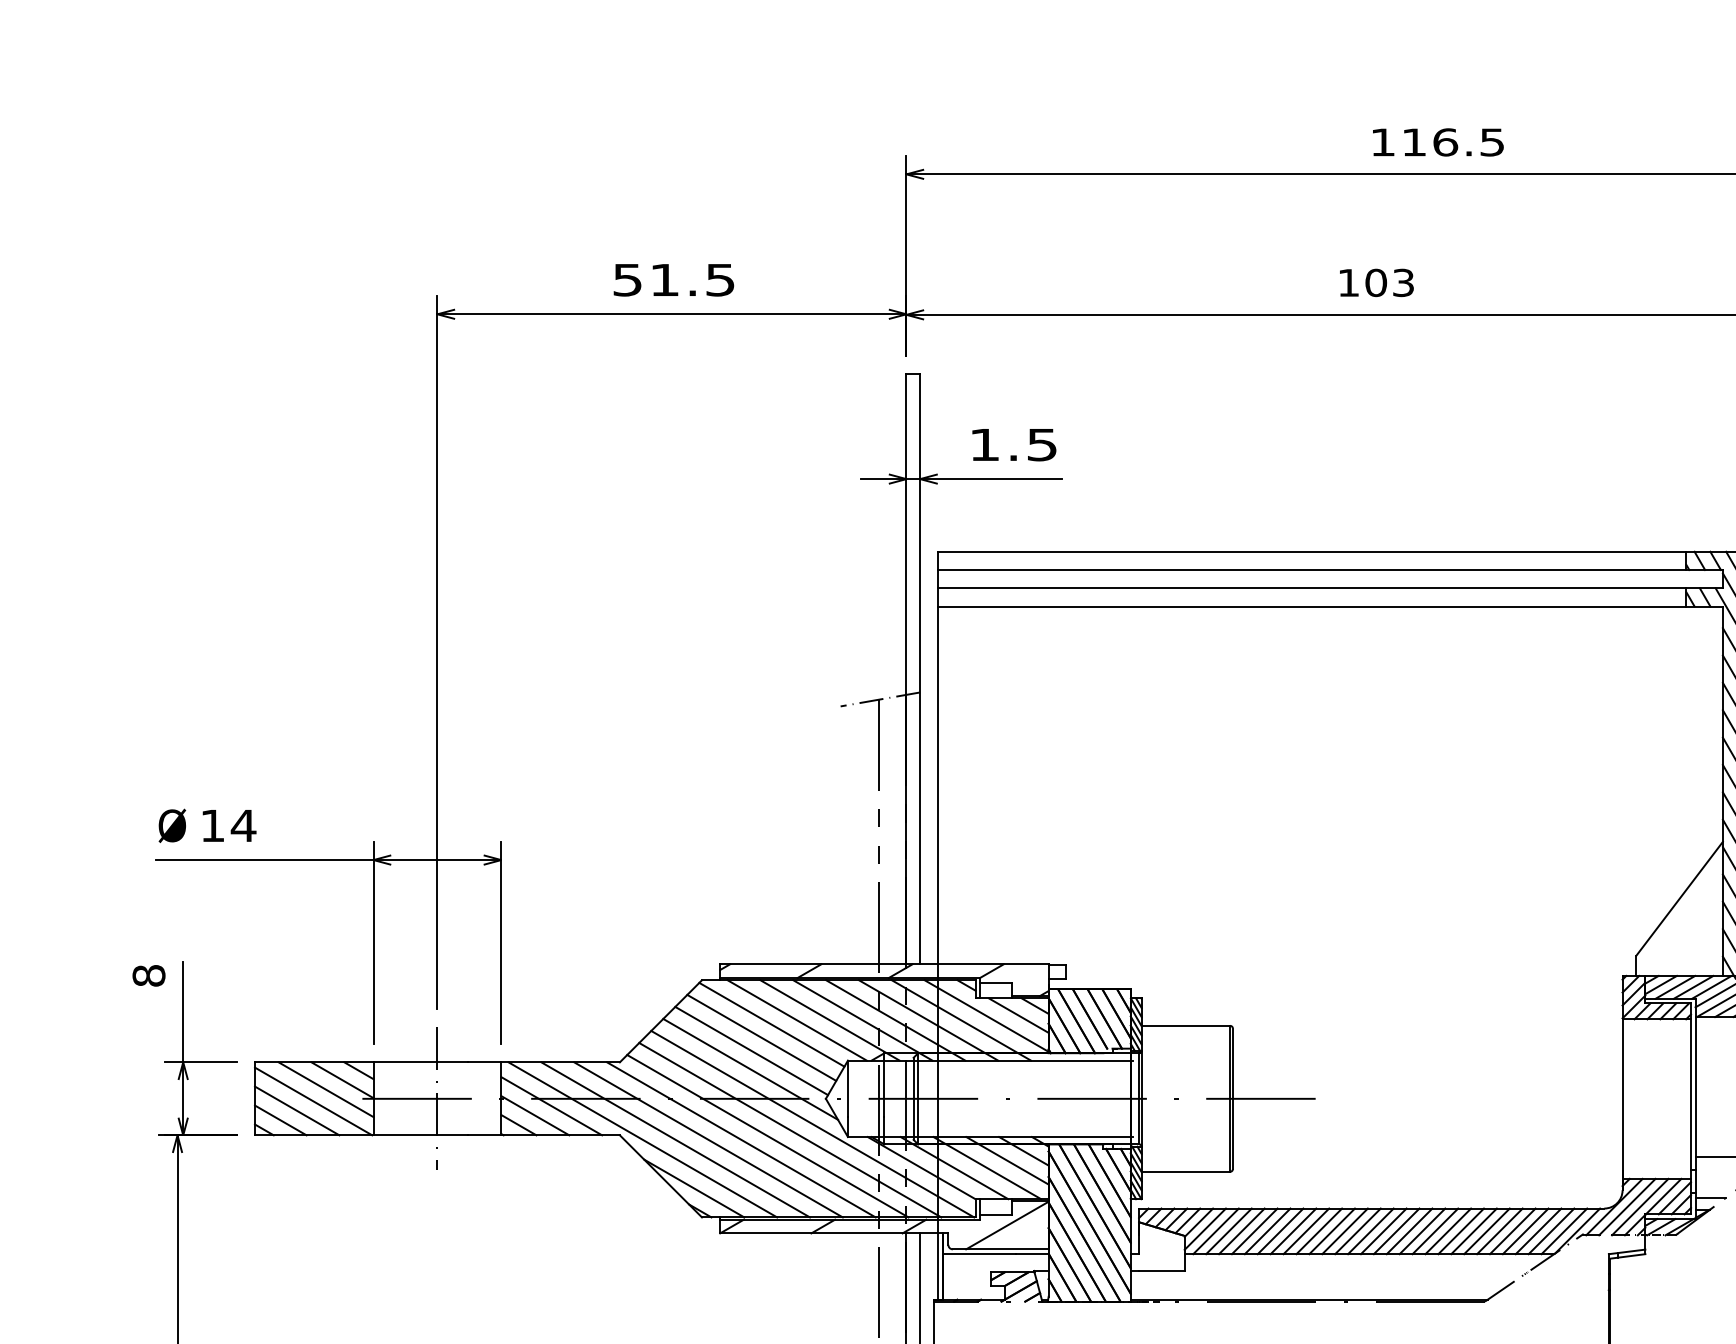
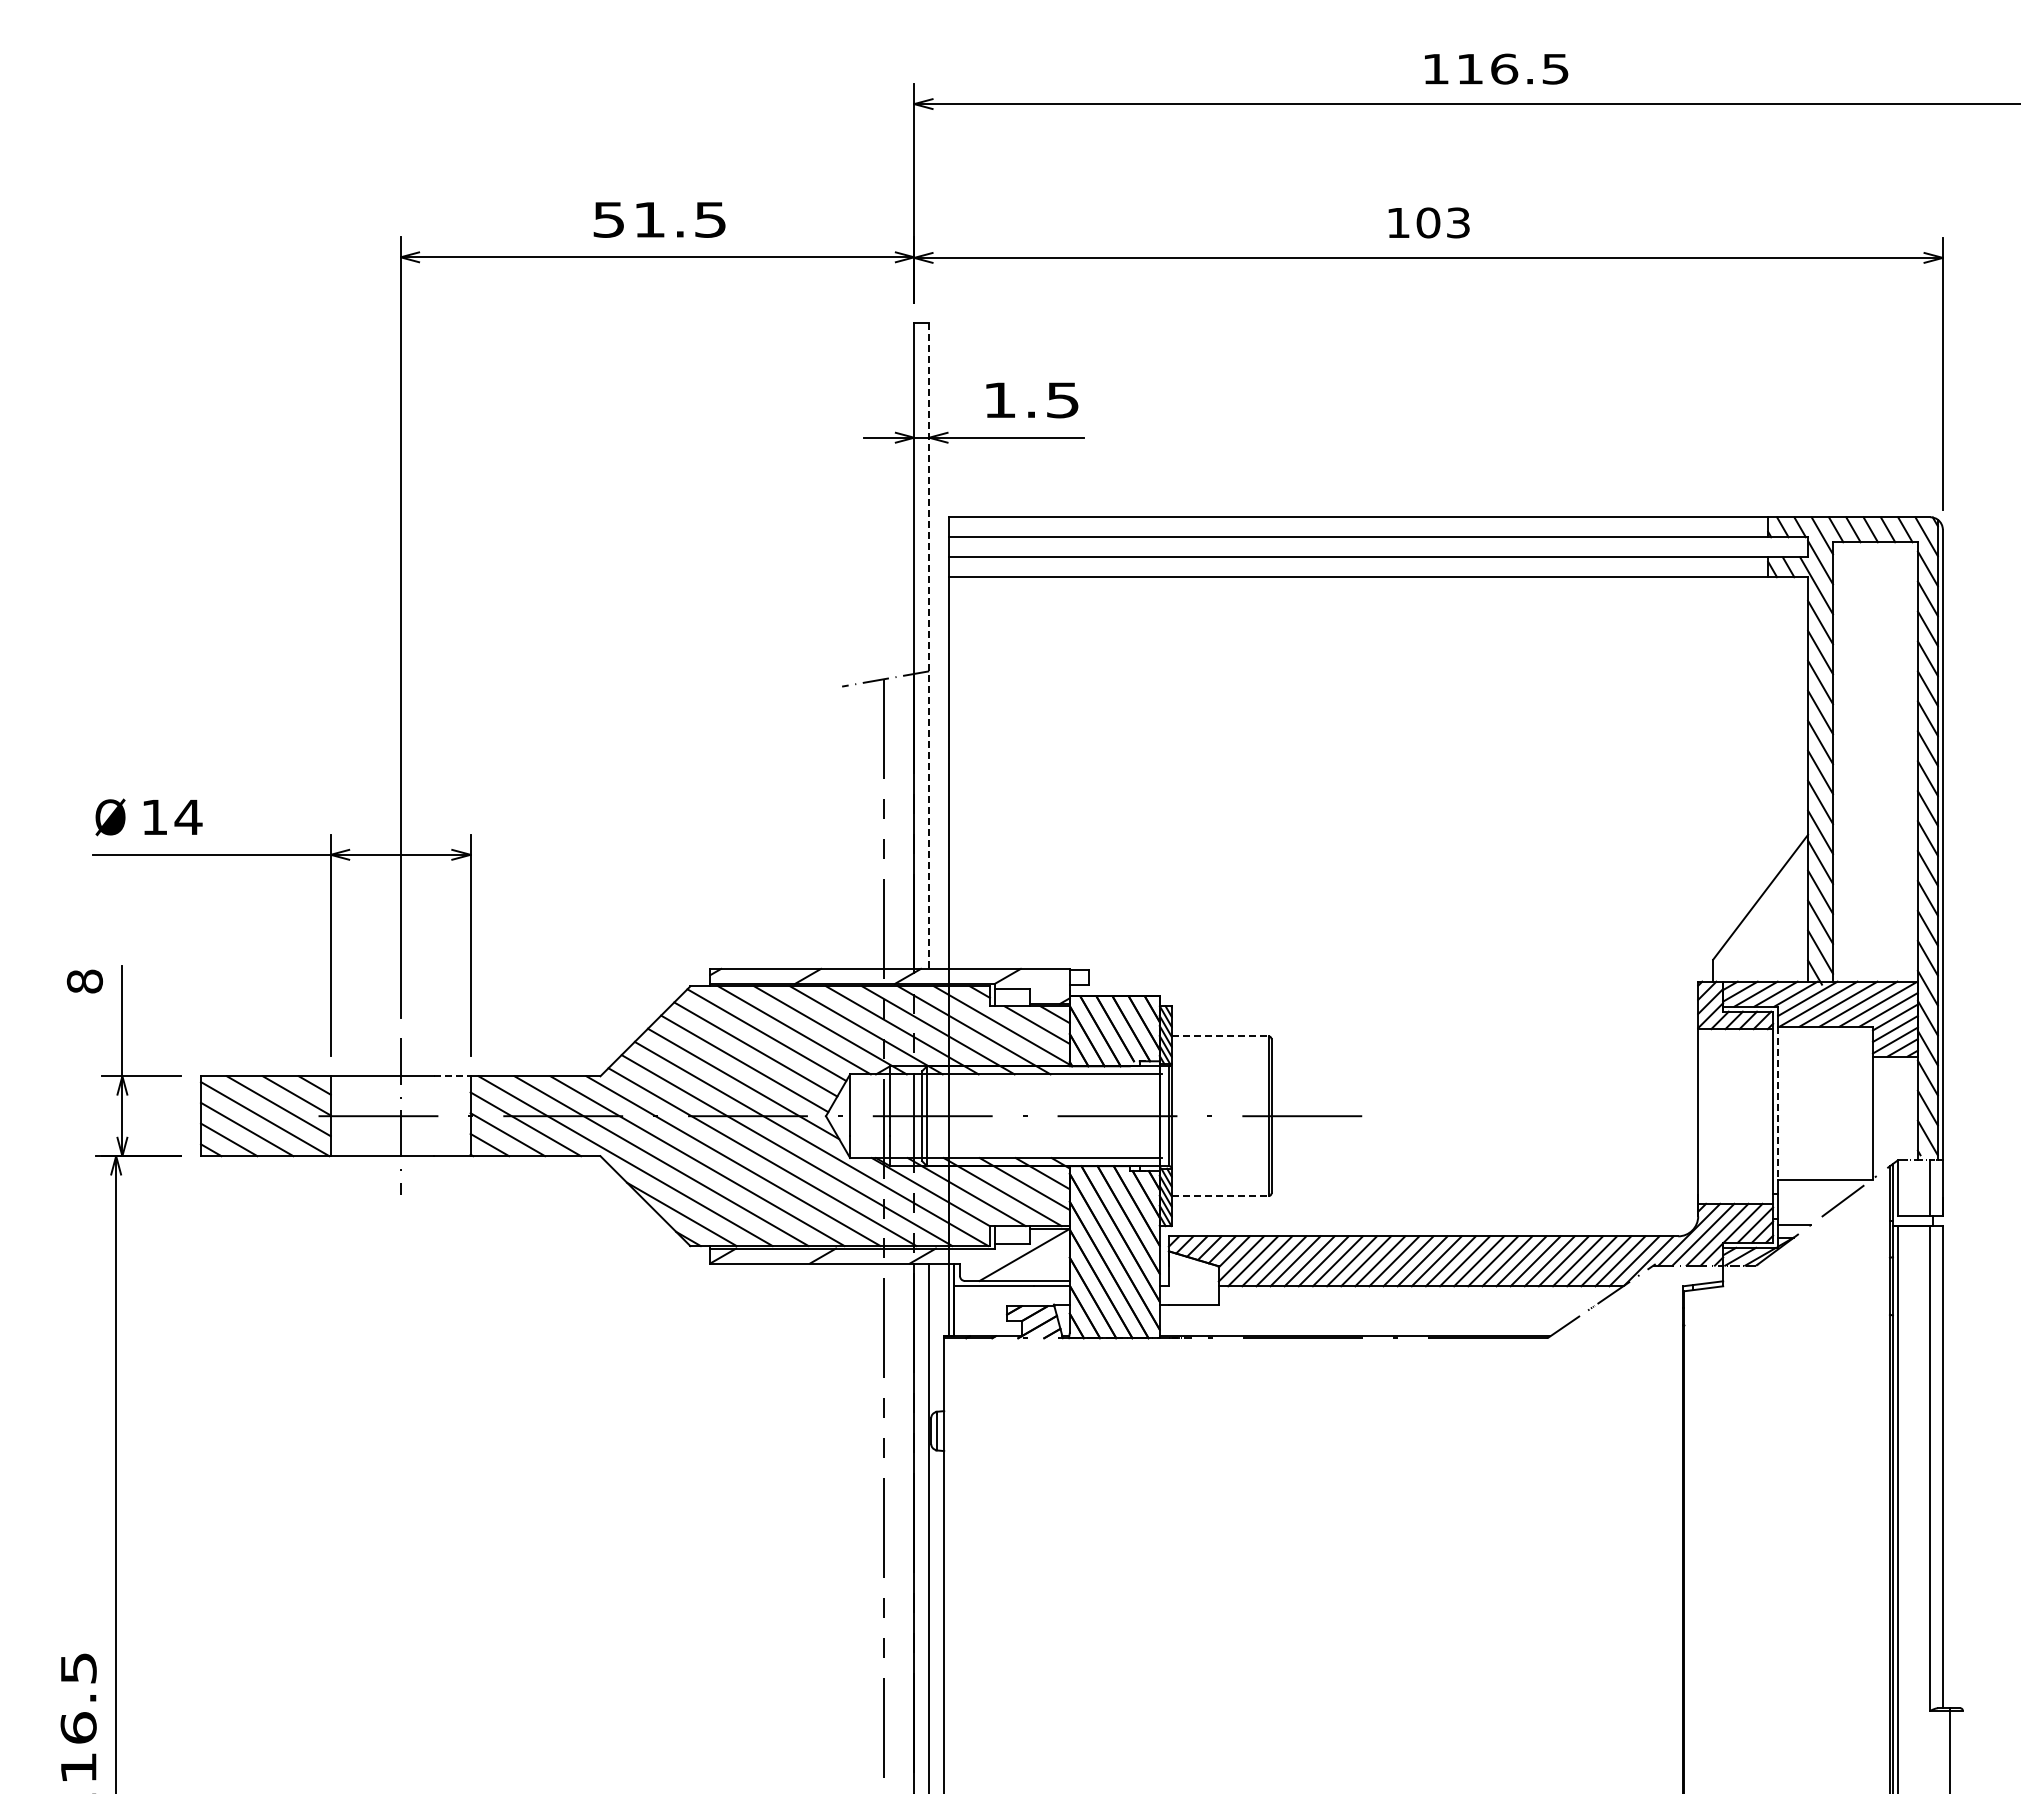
line: (920, 669) -> (929, 646), solid -> dashed
line: (1186, 1026) -> (1220, 1036), solid -> dashed
line: (484, 1062) -> (452, 1076), solid -> dashed
line: (1695, 1087) -> (1778, 1103), solid -> dashed
line: (1186, 1172) -> (1220, 1196), solid -> dashed

